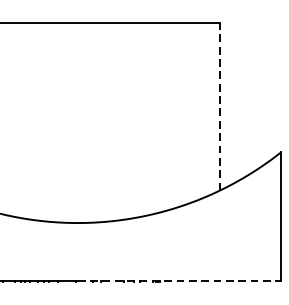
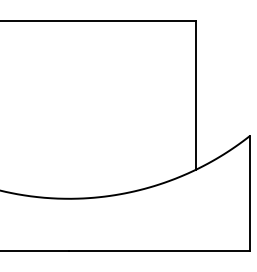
line: (219, 105) -> (195, 94), dashed -> solid
line: (179, 281) -> (159, 250), dashed -> solid

